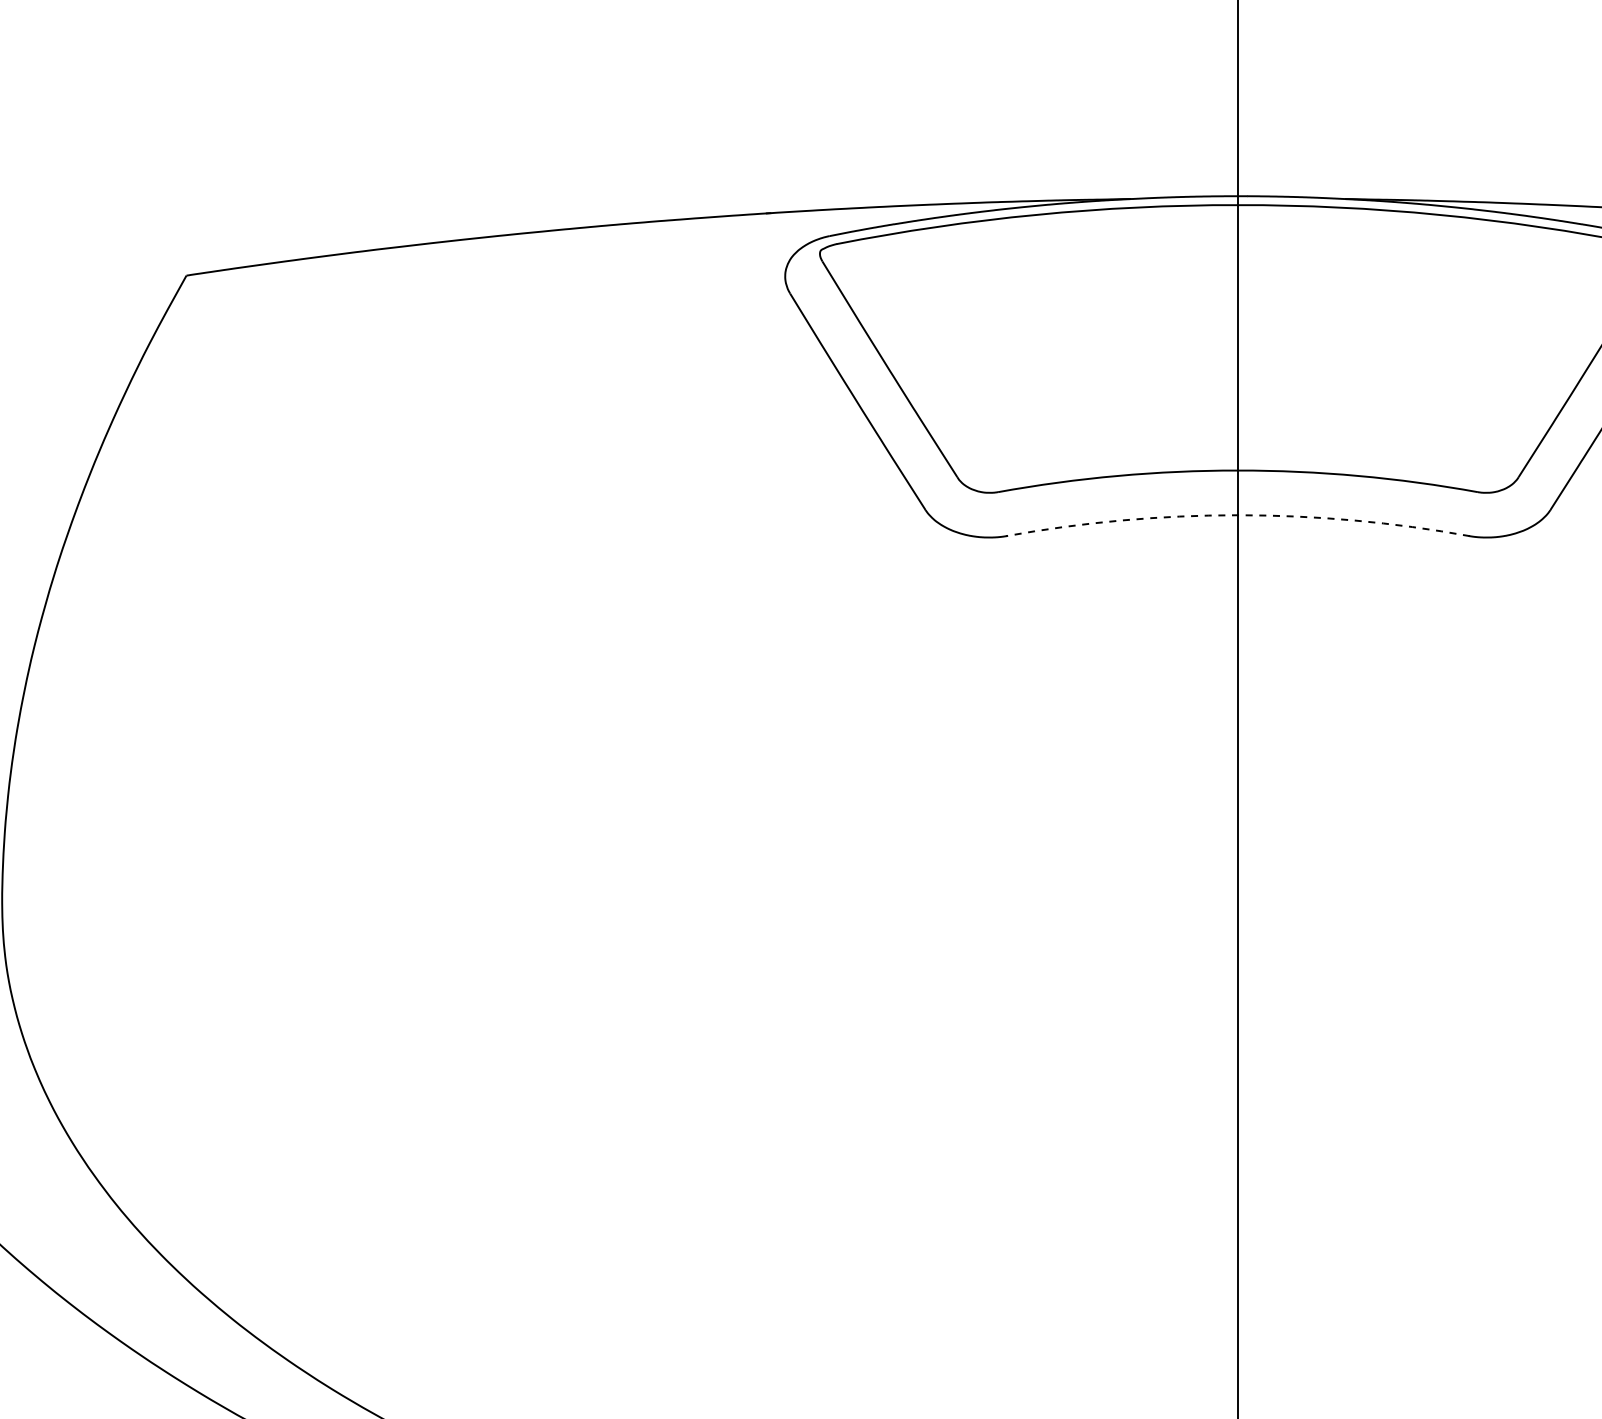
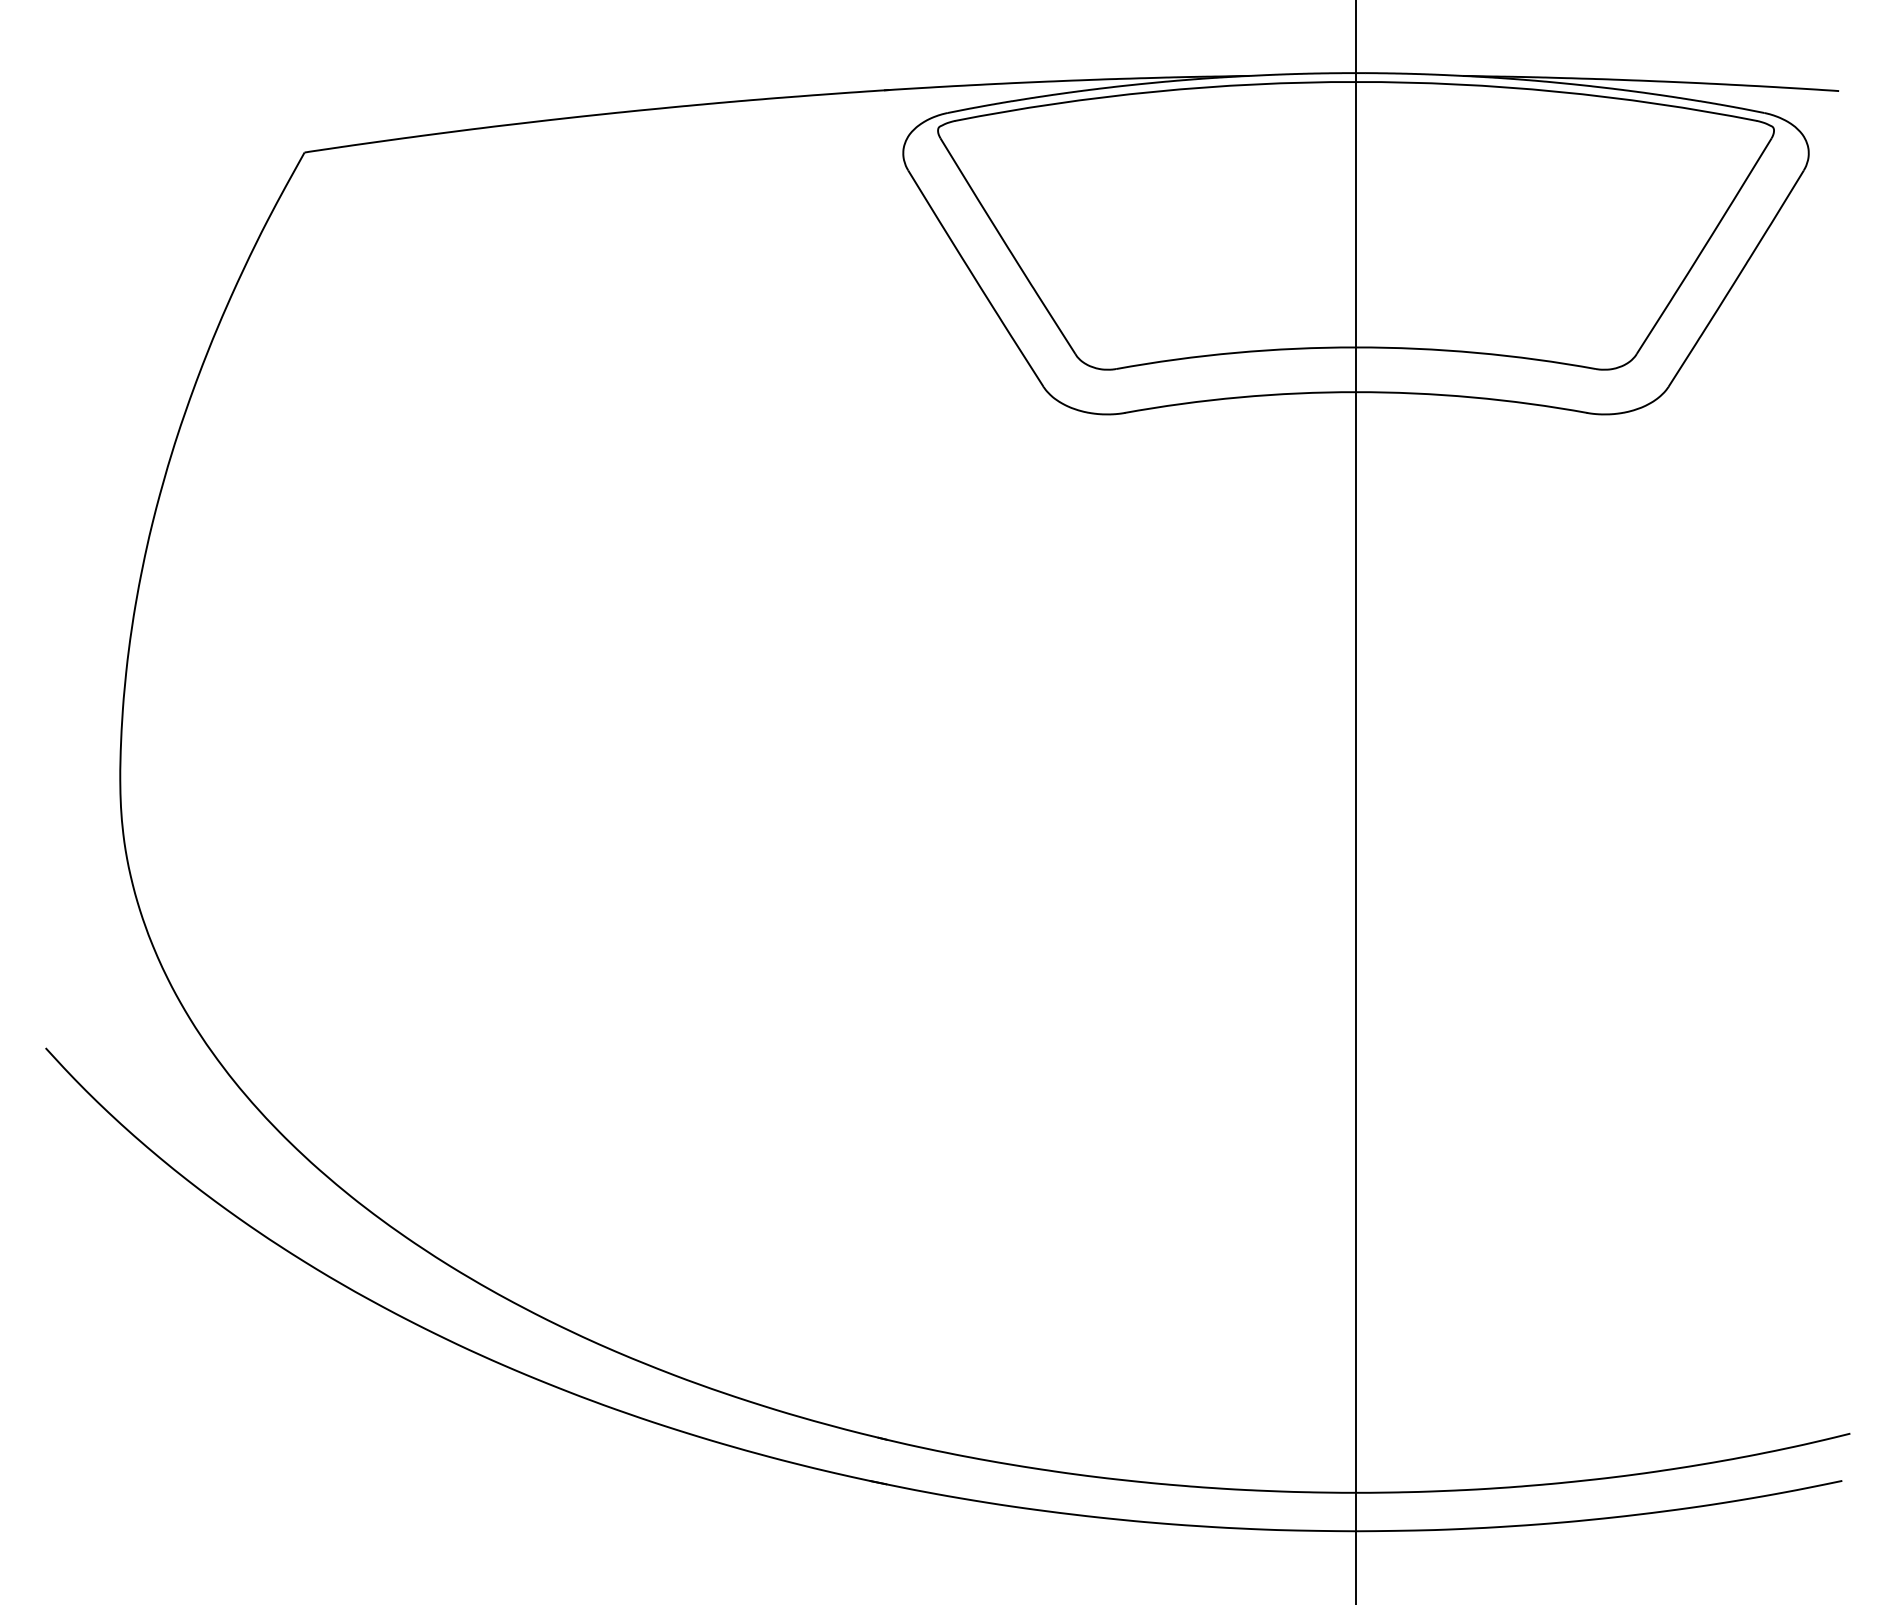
arc: (1238, 515) -> (1356, 392), dashed -> solid

